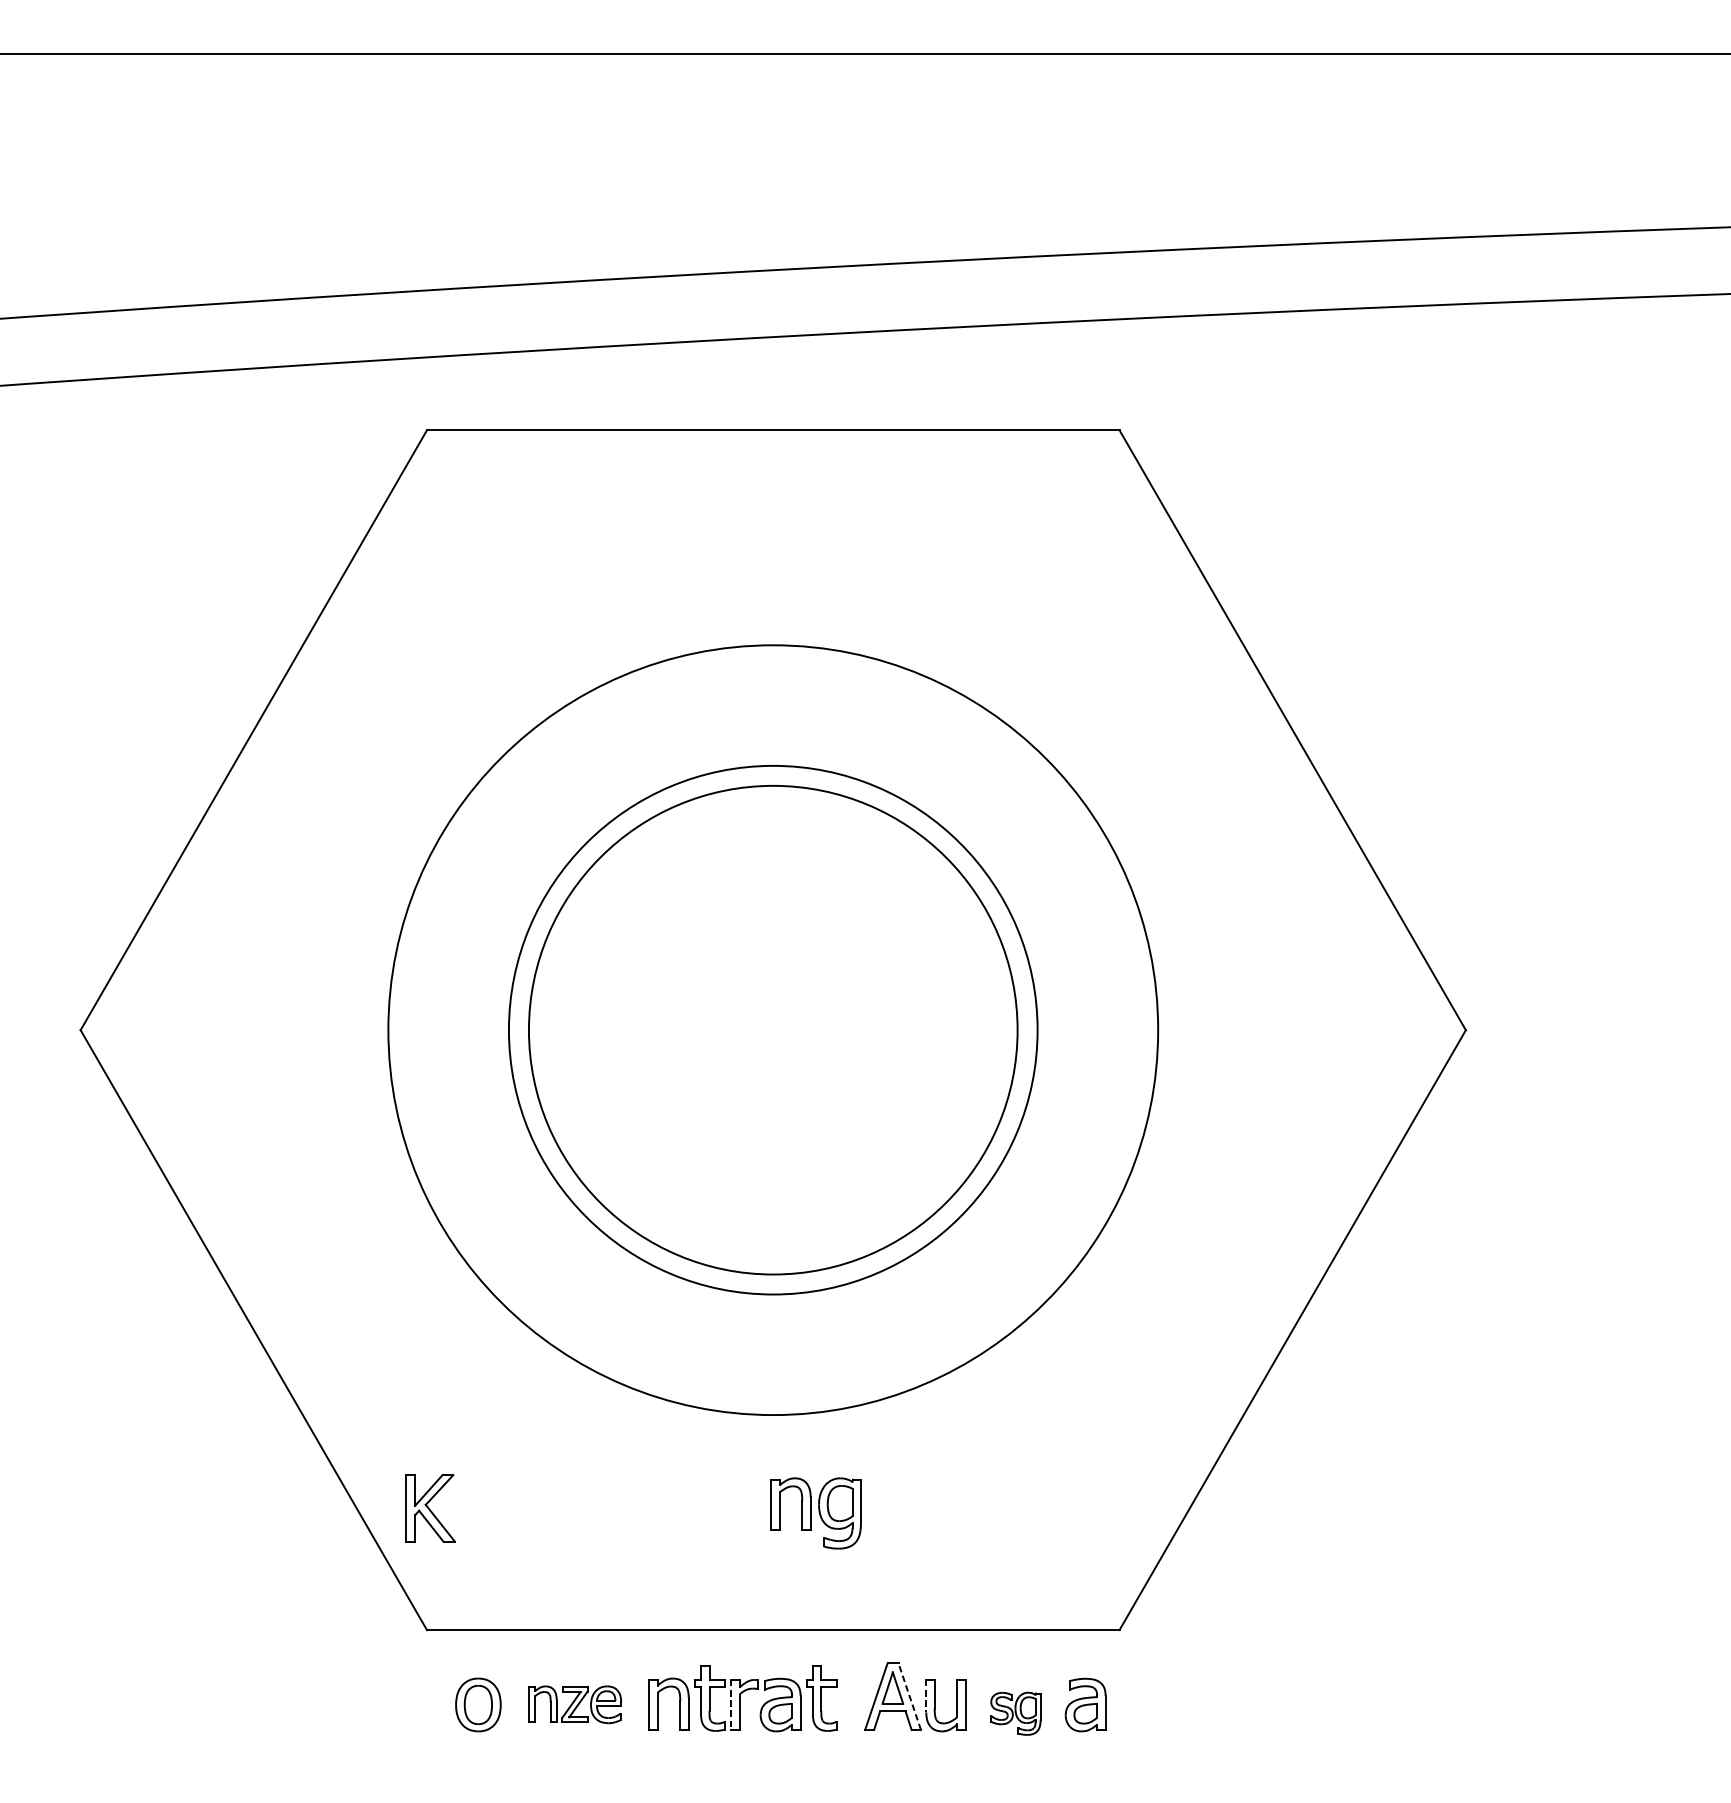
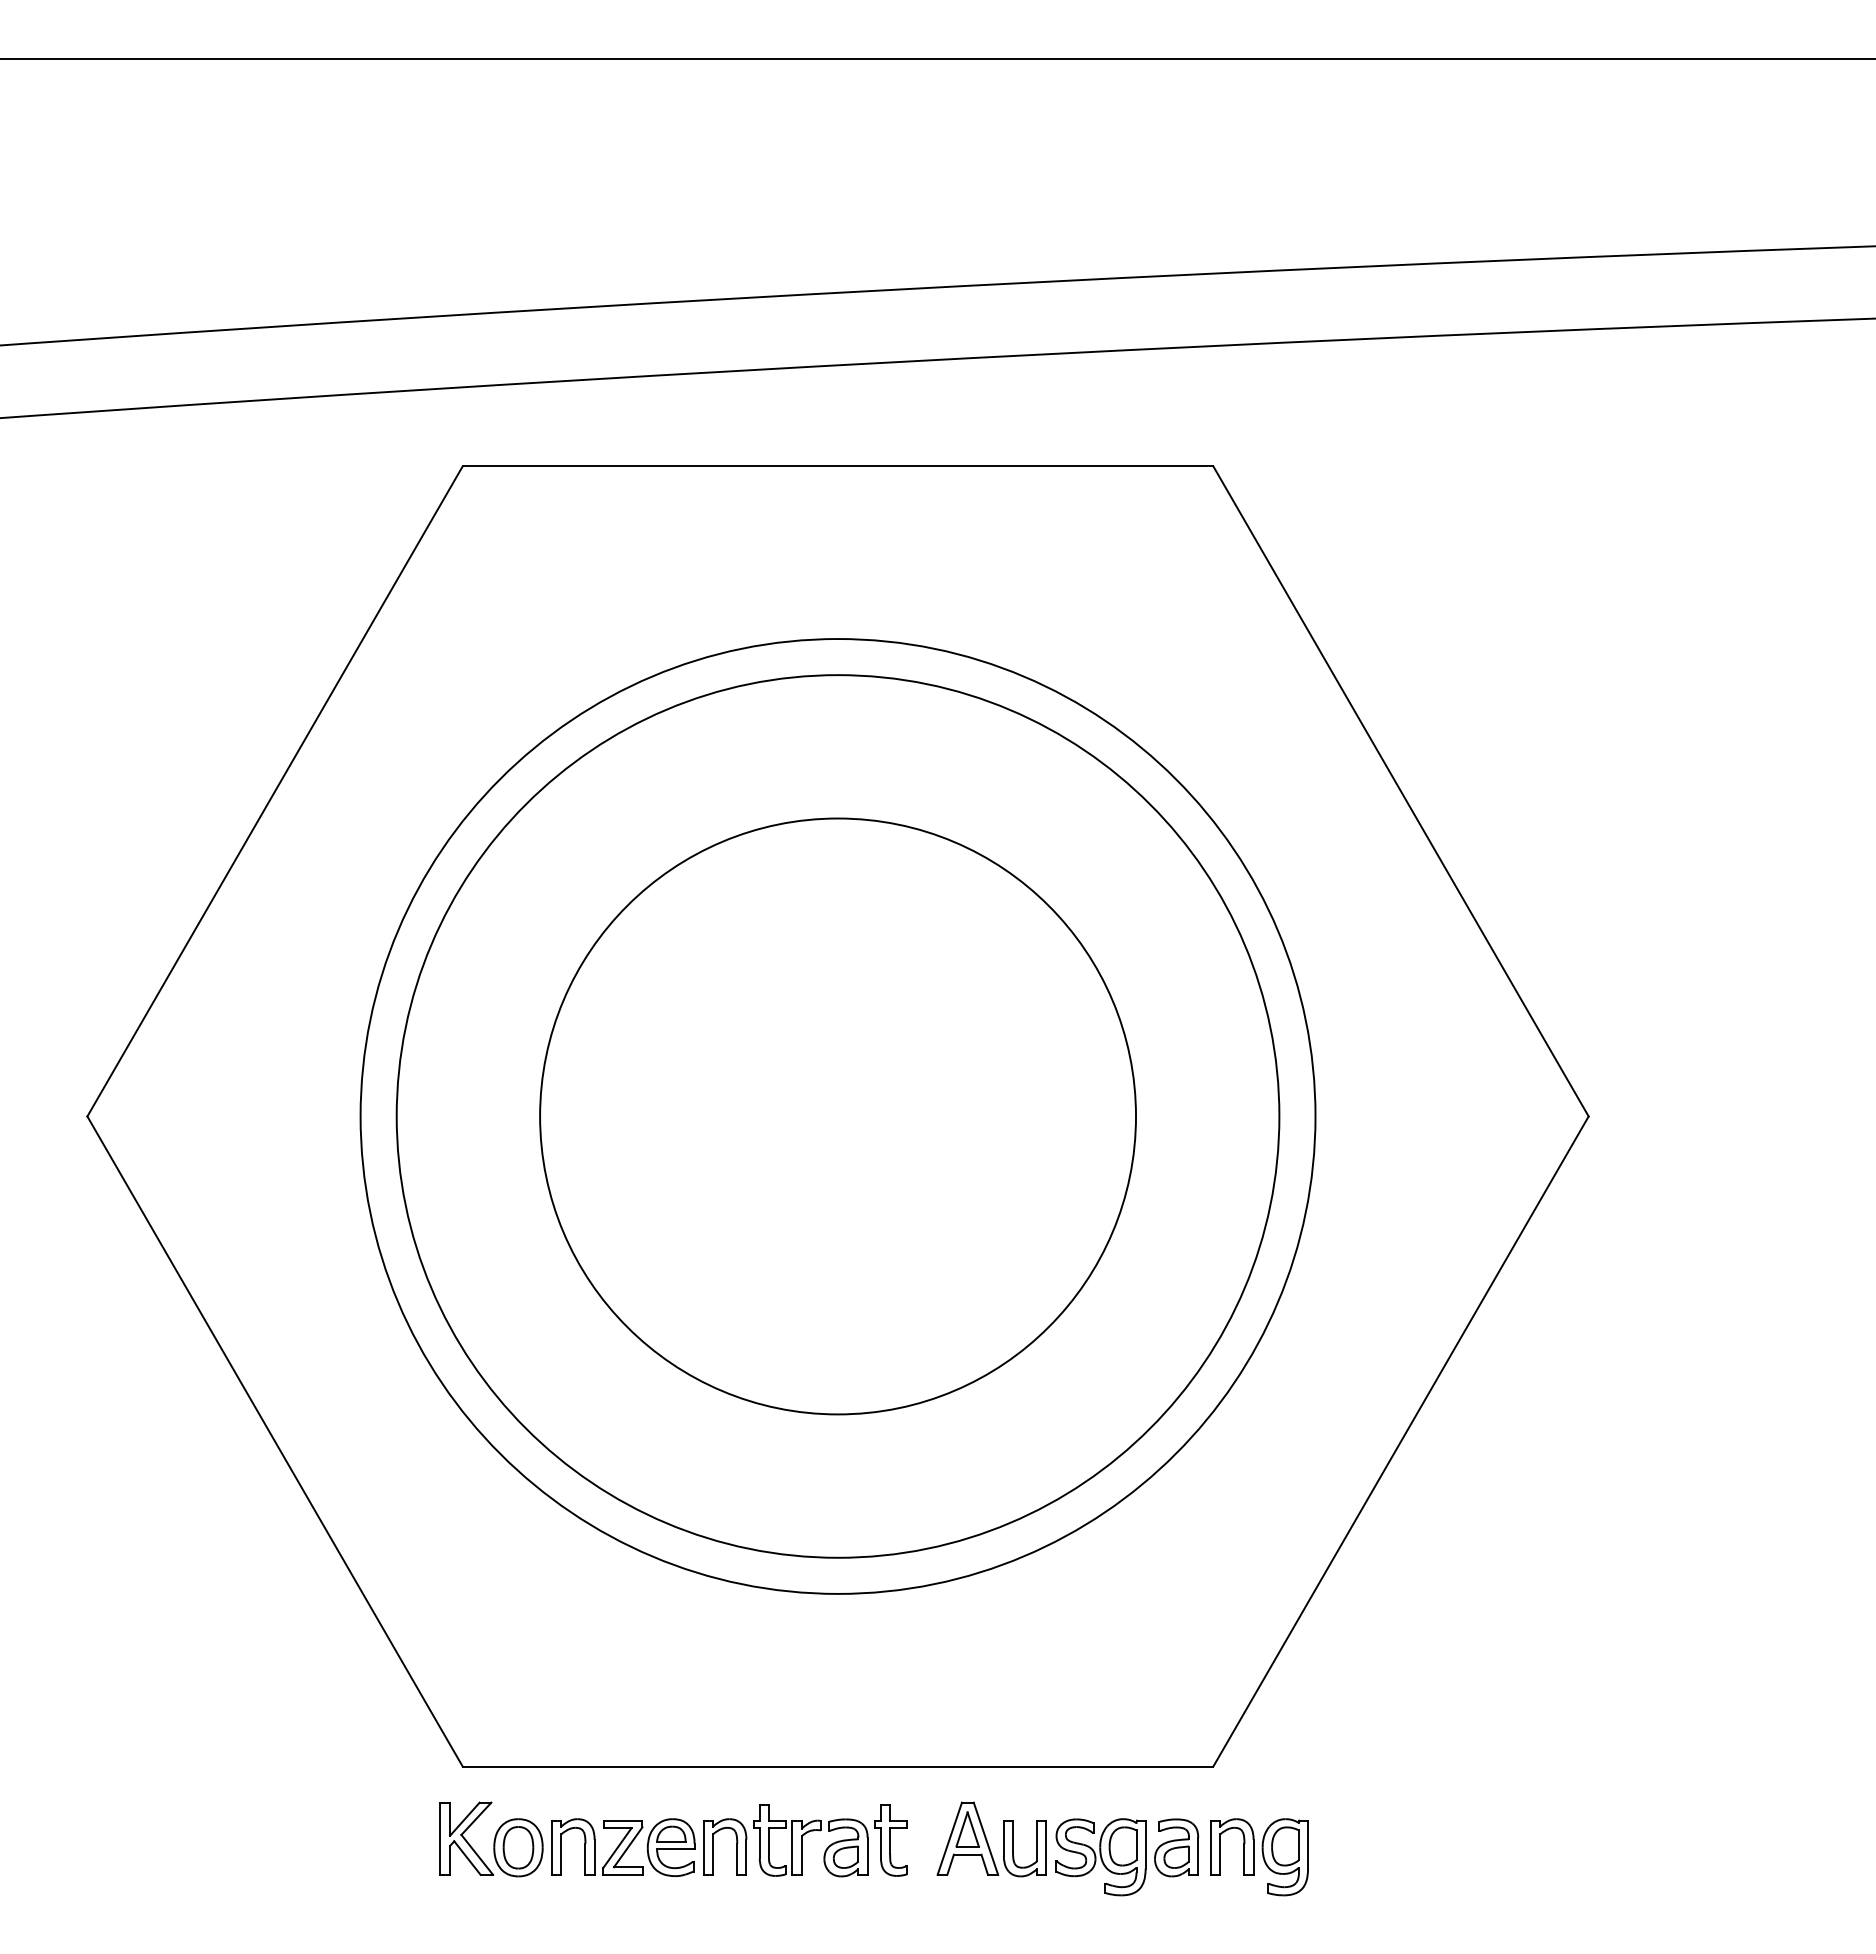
circle: (772, 1030) -> (837, 1116), size x1.67
circle: (772, 1030) -> (837, 1116), size x1.67
circle: (773, 1030) -> (838, 1116), size x0.71
part: (430, 1508) -> (466, 1838), moved
part: (816, 1513) -> (1259, 1857), moved
line: (909, 1696) -> (985, 1838), dashed -> solid
line: (925, 1696) -> (1003, 1838), dashed -> solid
part: (575, 1704) -> (623, 1847), size x1.43
line: (731, 1705) -> (792, 1848), dashed -> solid
part: (1015, 1713) -> (1100, 1857), size x1.67

